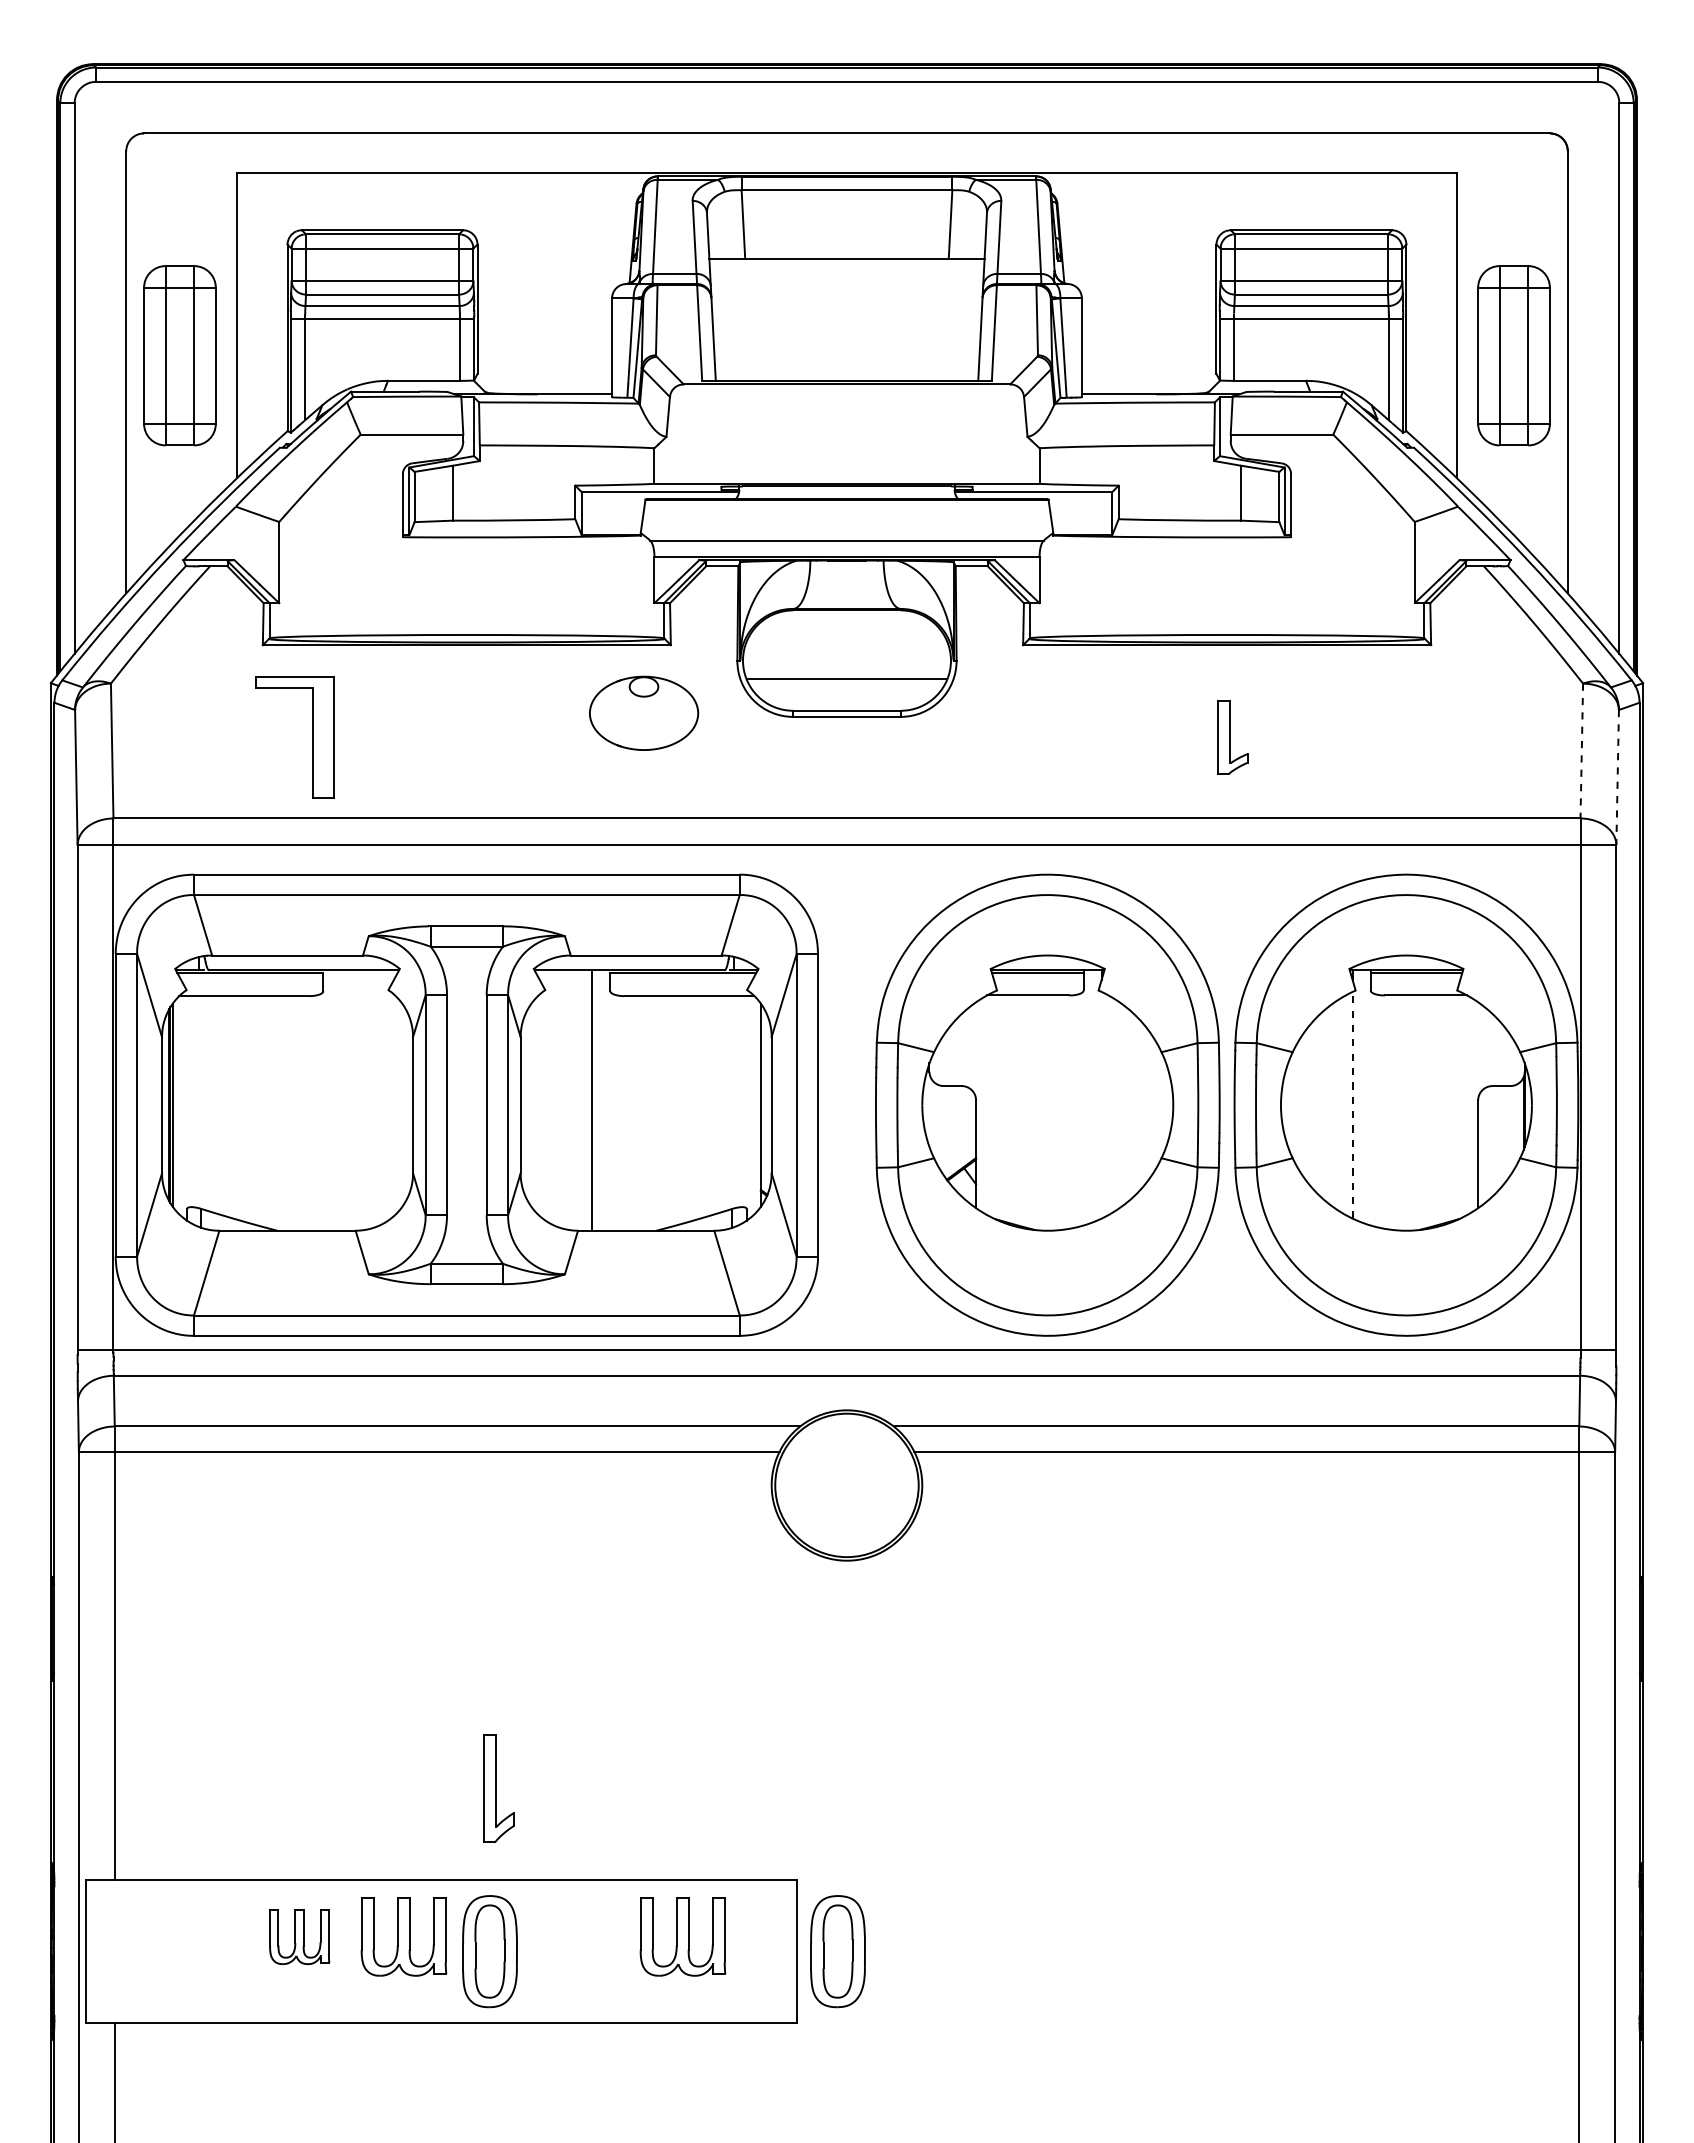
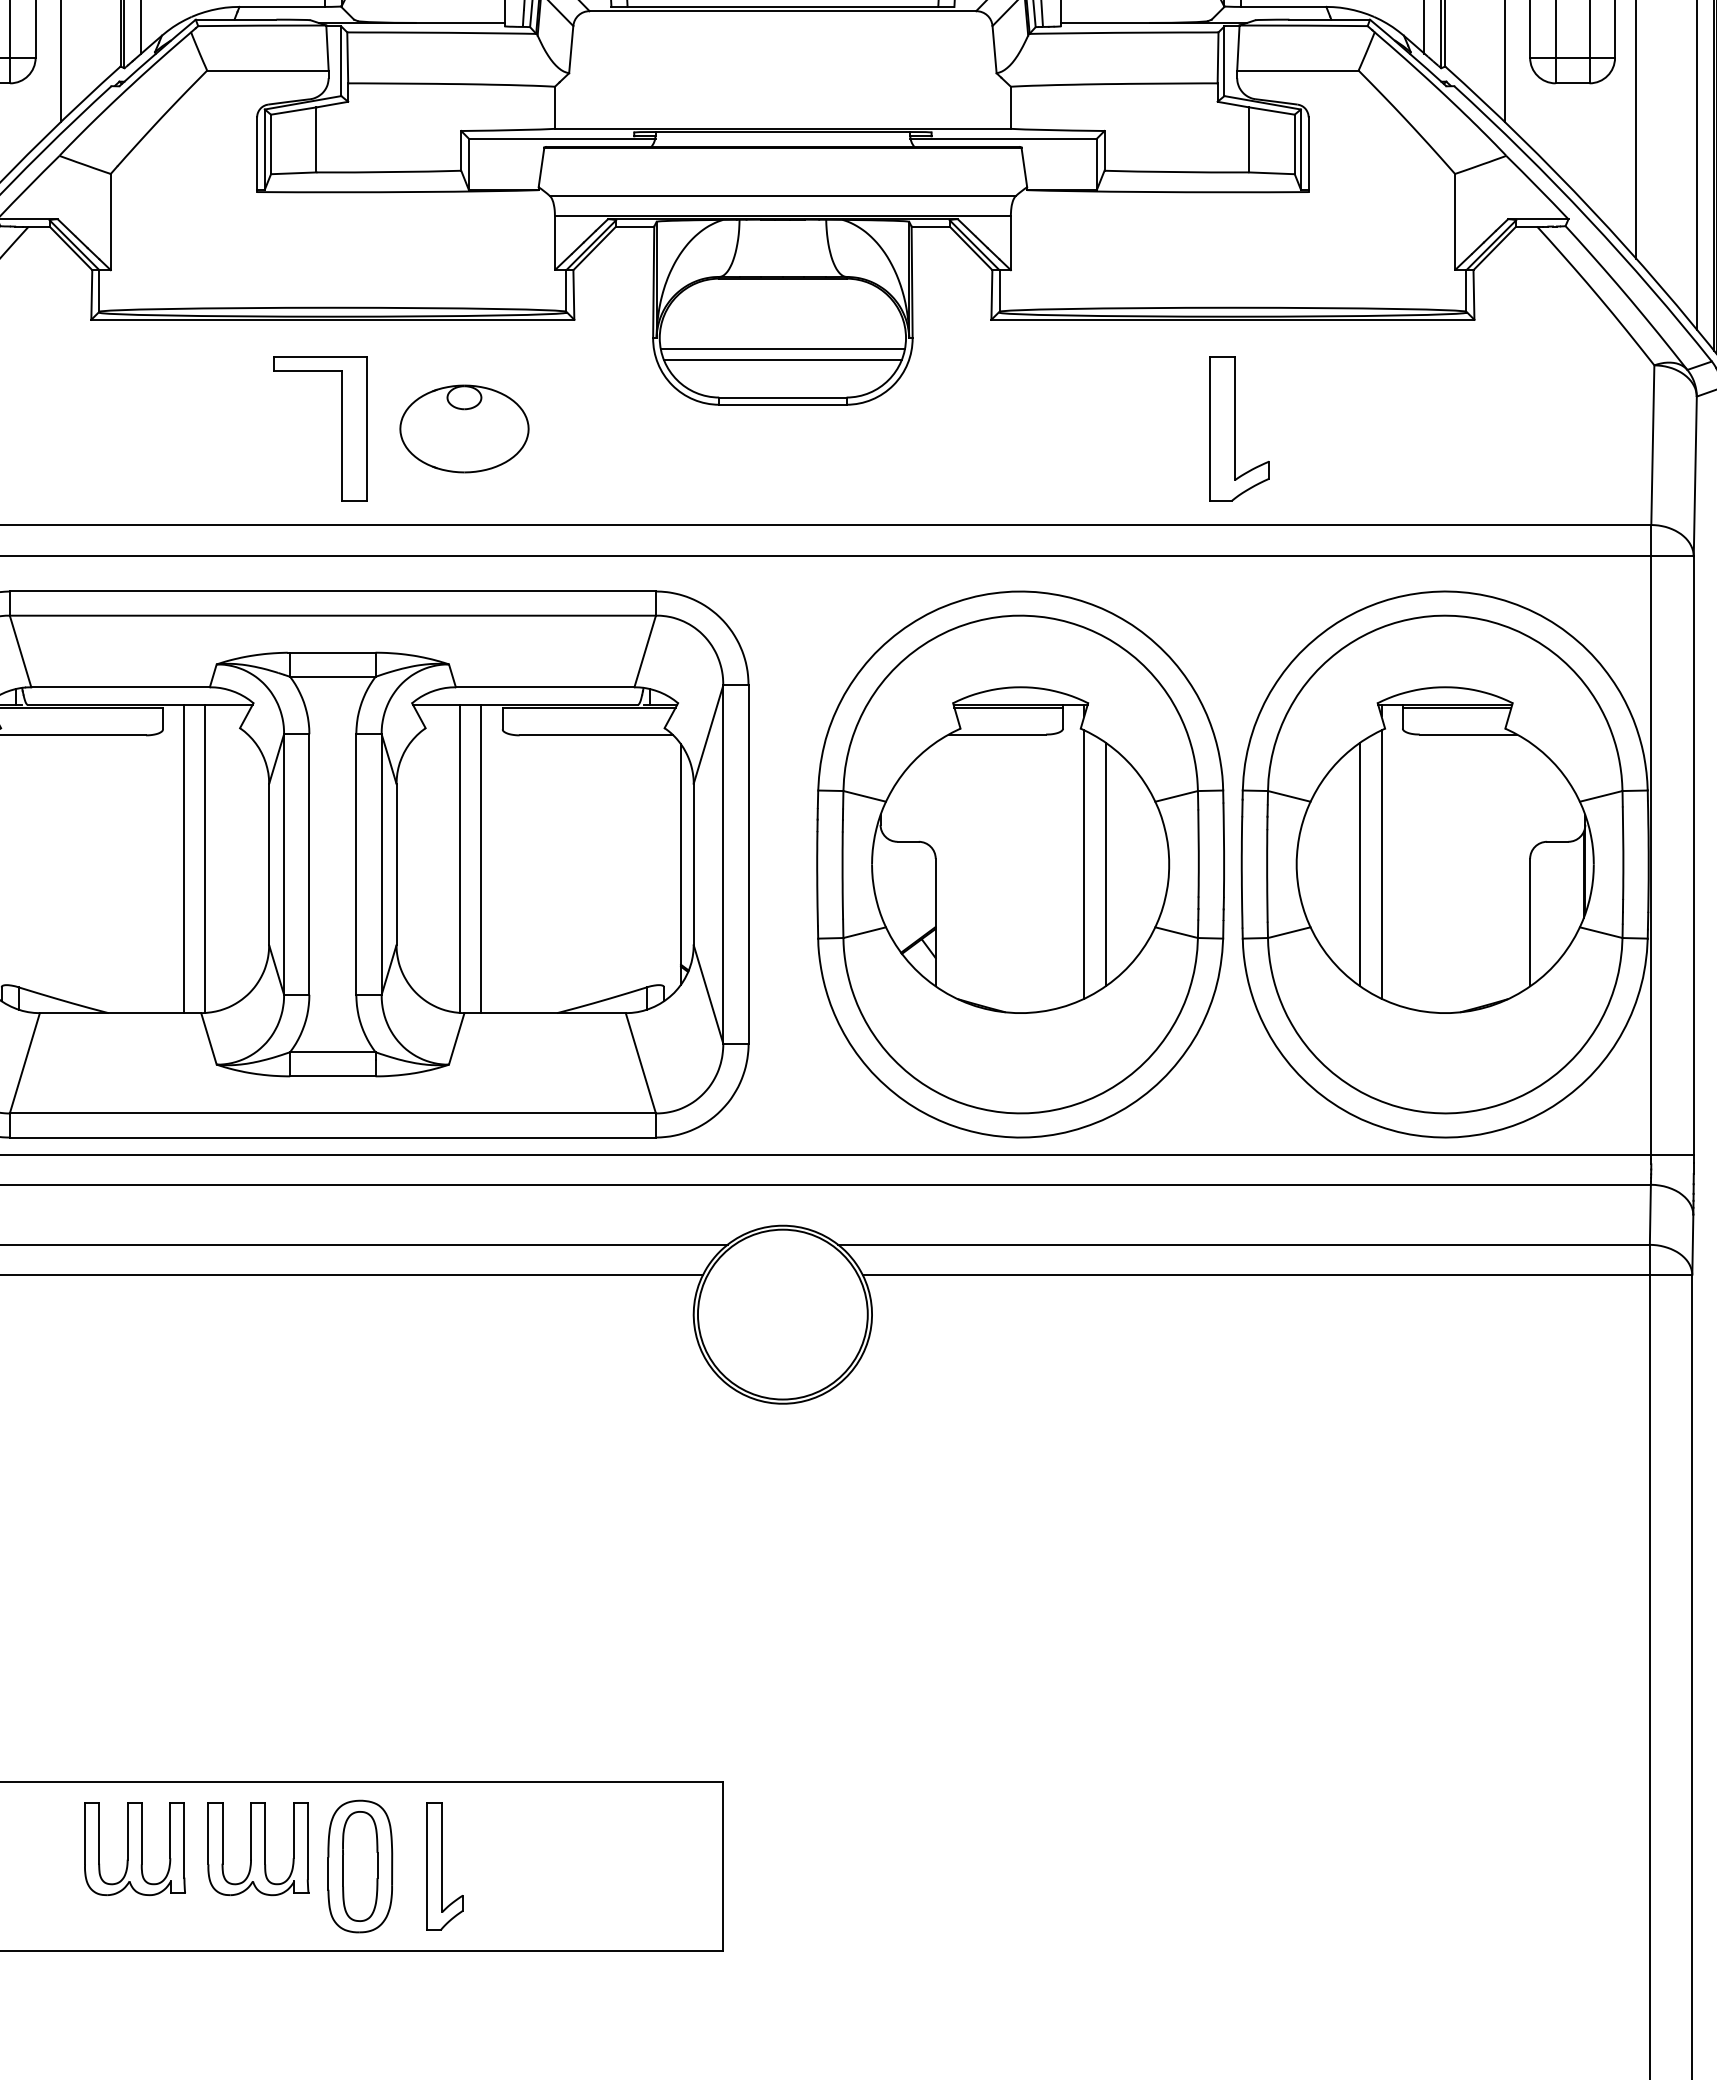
line: (846, 669) -> (782, 348), added
part: (644, 712) -> (465, 427), moved
part: (312, 737) -> (341, 429), moved
part: (1232, 737) -> (1239, 429), size x1.67
line: (1581, 751) -> (1652, 445), dashed -> solid
line: (1617, 777) -> (1695, 476), dashed -> solid
line: (341, 1100) -> (184, 858), added
line: (359, 1100) -> (205, 858), added
line: (574, 1100) -> (460, 858), added
line: (1101, 1104) -> (1084, 863), added
line: (1352, 1104) -> (1381, 863), dashed -> solid
line: (1119, 1105) -> (1105, 864), added
line: (1334, 1105) -> (1360, 864), added
part: (498, 1788) -> (444, 1866), moved
part: (299, 1936) -> (134, 1848), size x1.43
part: (682, 1936) -> (588, 1848), removed
part: (837, 1951) -> (771, 1866), removed

